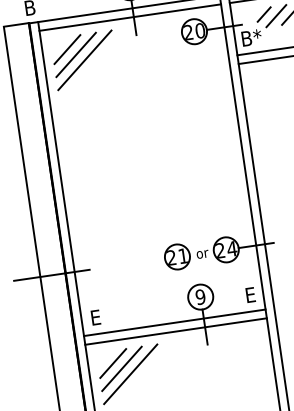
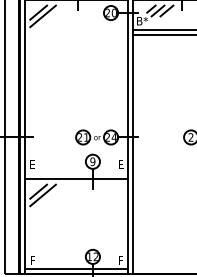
line: (84, 59) -> (47, 19), removed
line: (175, 323) -> (76, 174), removed
line: (130, 373) -> (47, 198), removed

